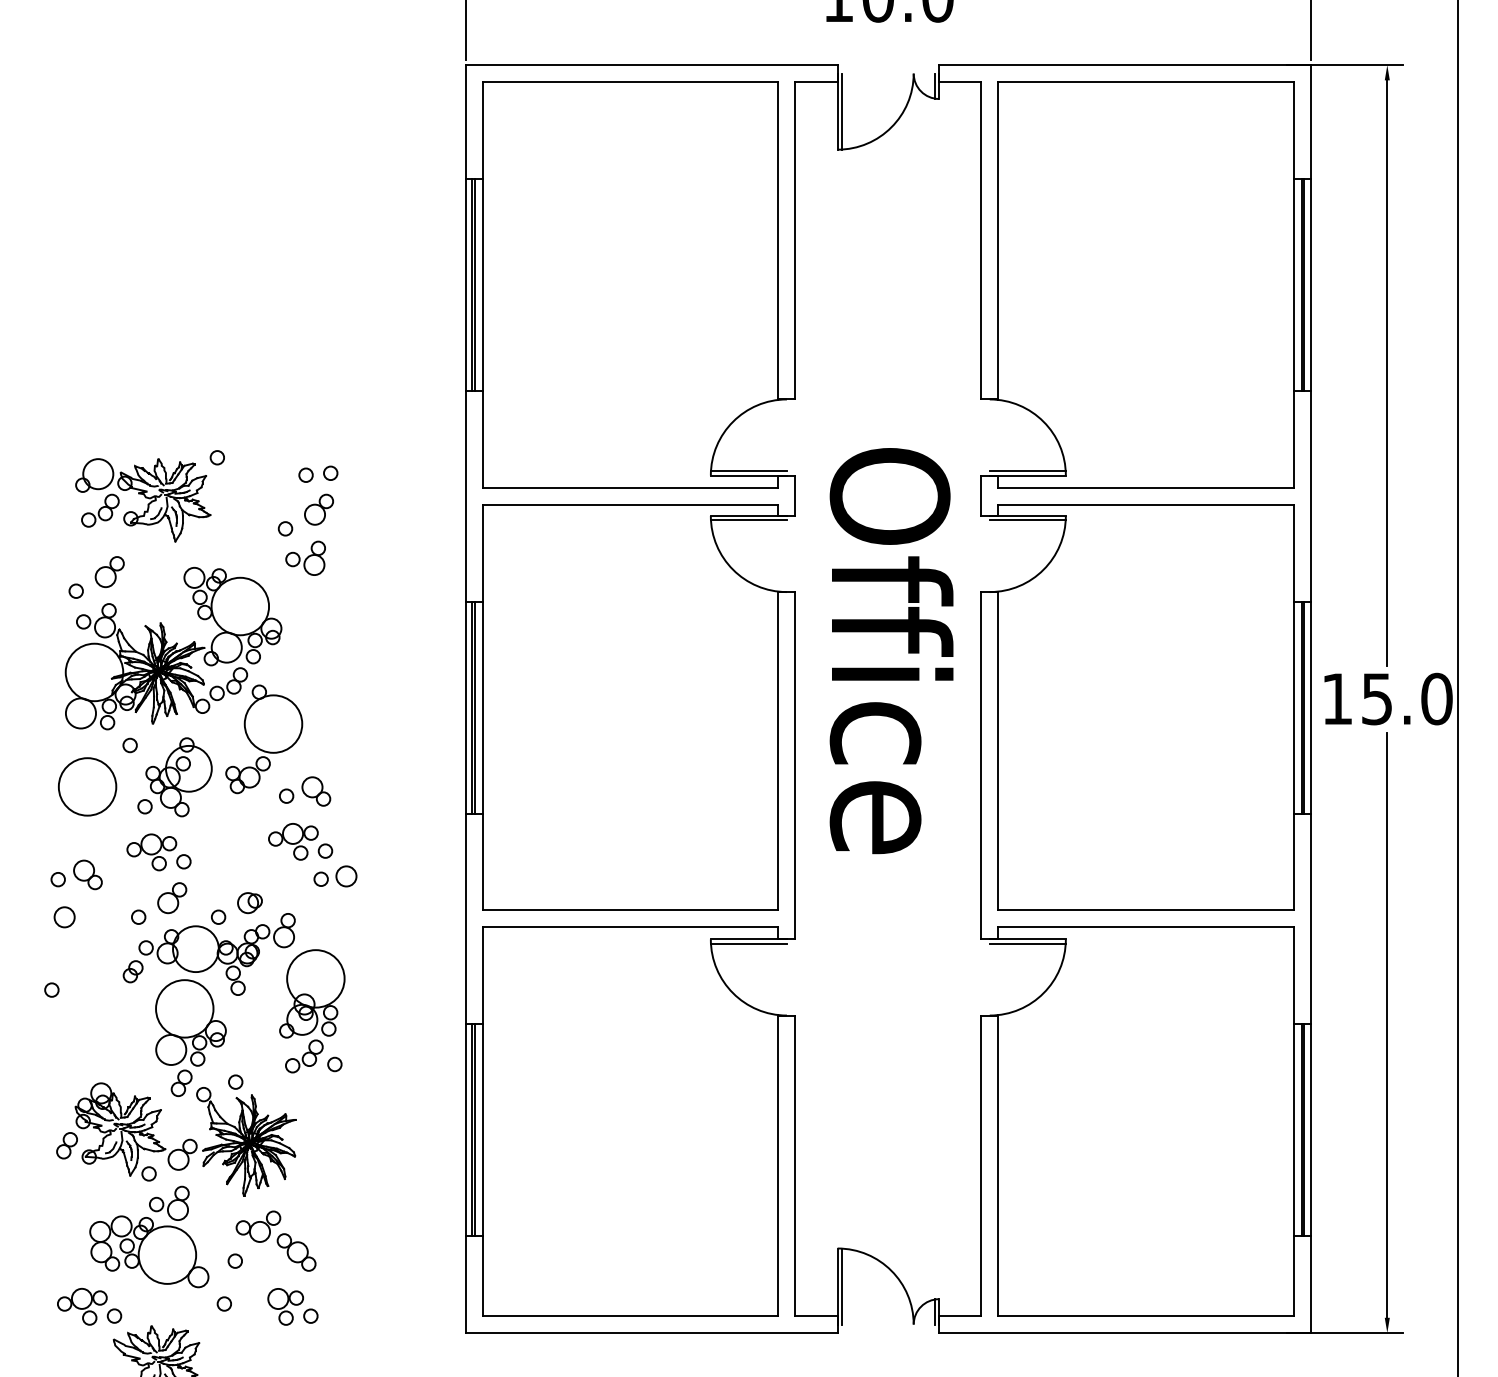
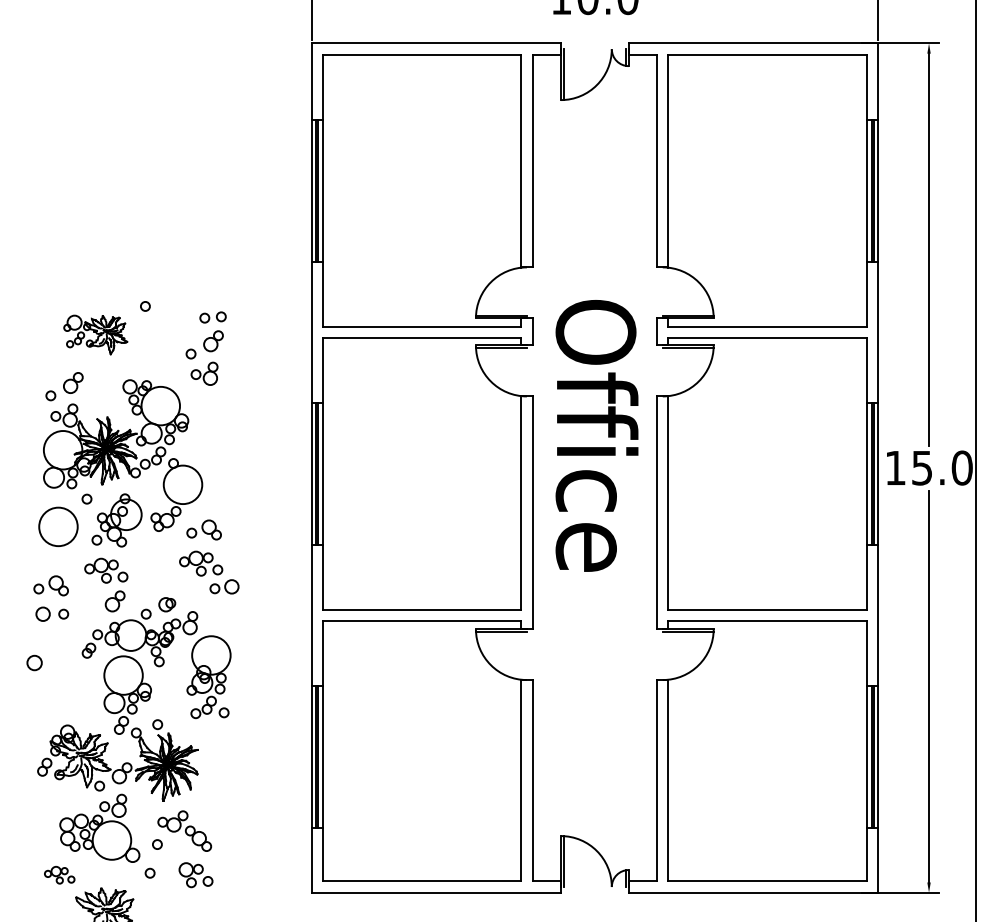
part: (142, 499) -> (95, 334), size x0.7
circle: (138, 916) -> (63, 613), moved
circle: (51, 989) -> (34, 662), size x1.6
part: (89, 1307) -> (59, 875), size x0.7

